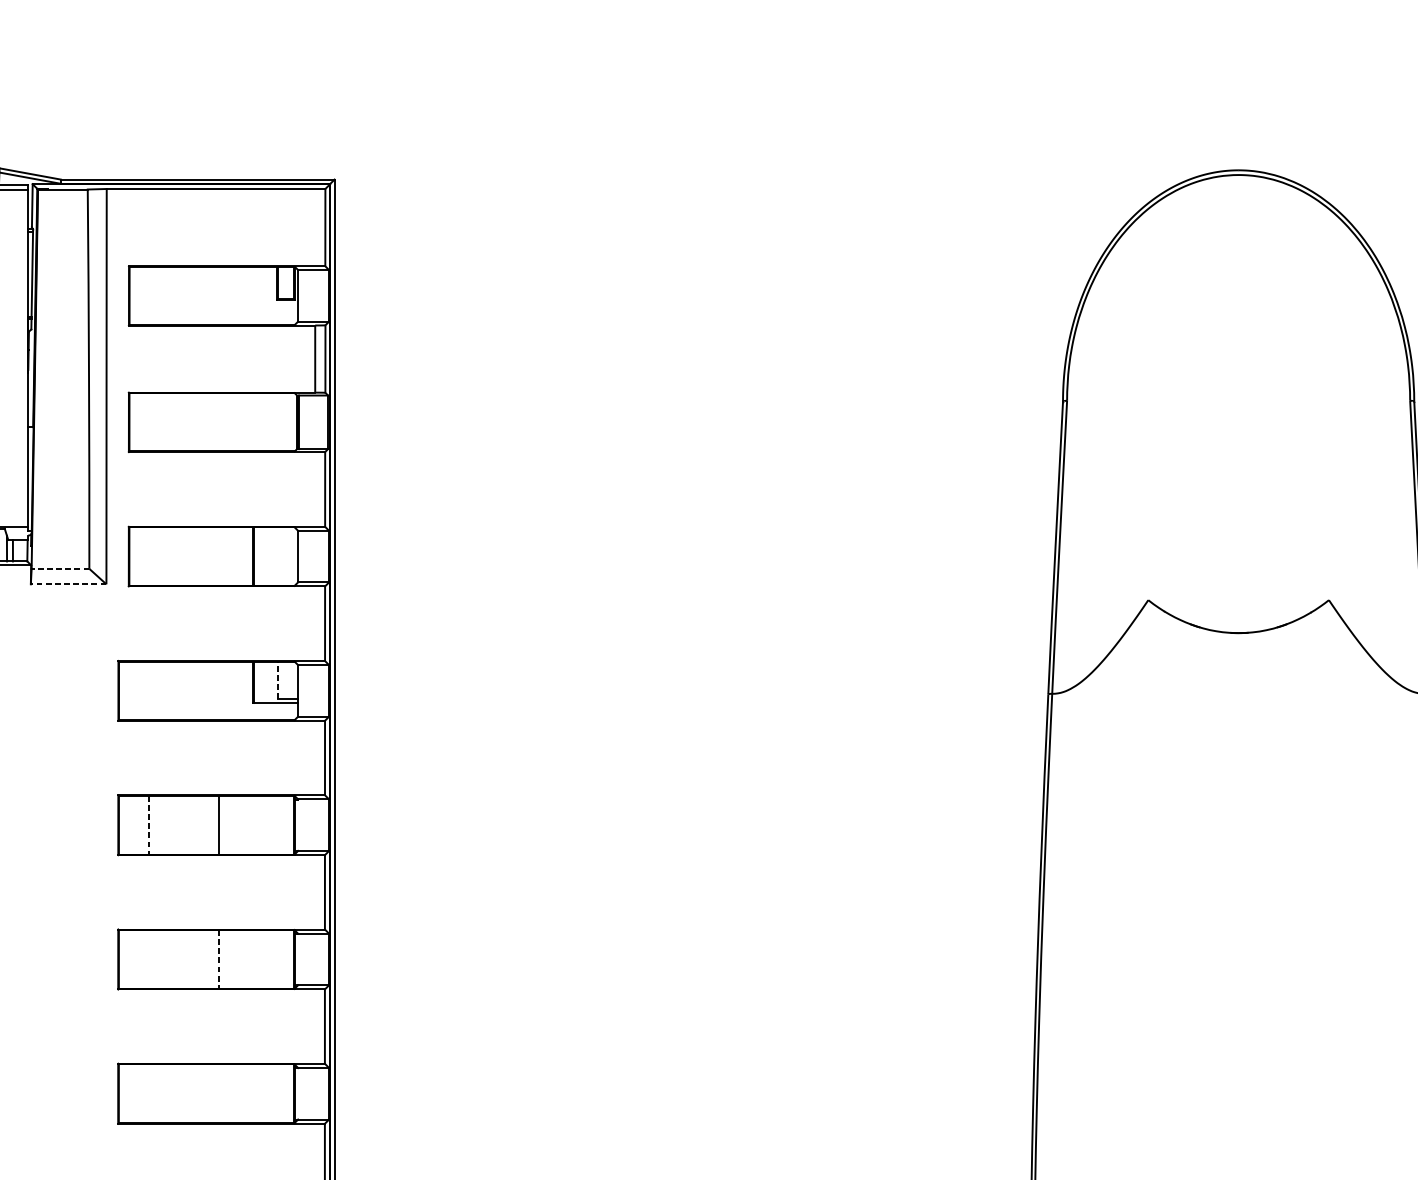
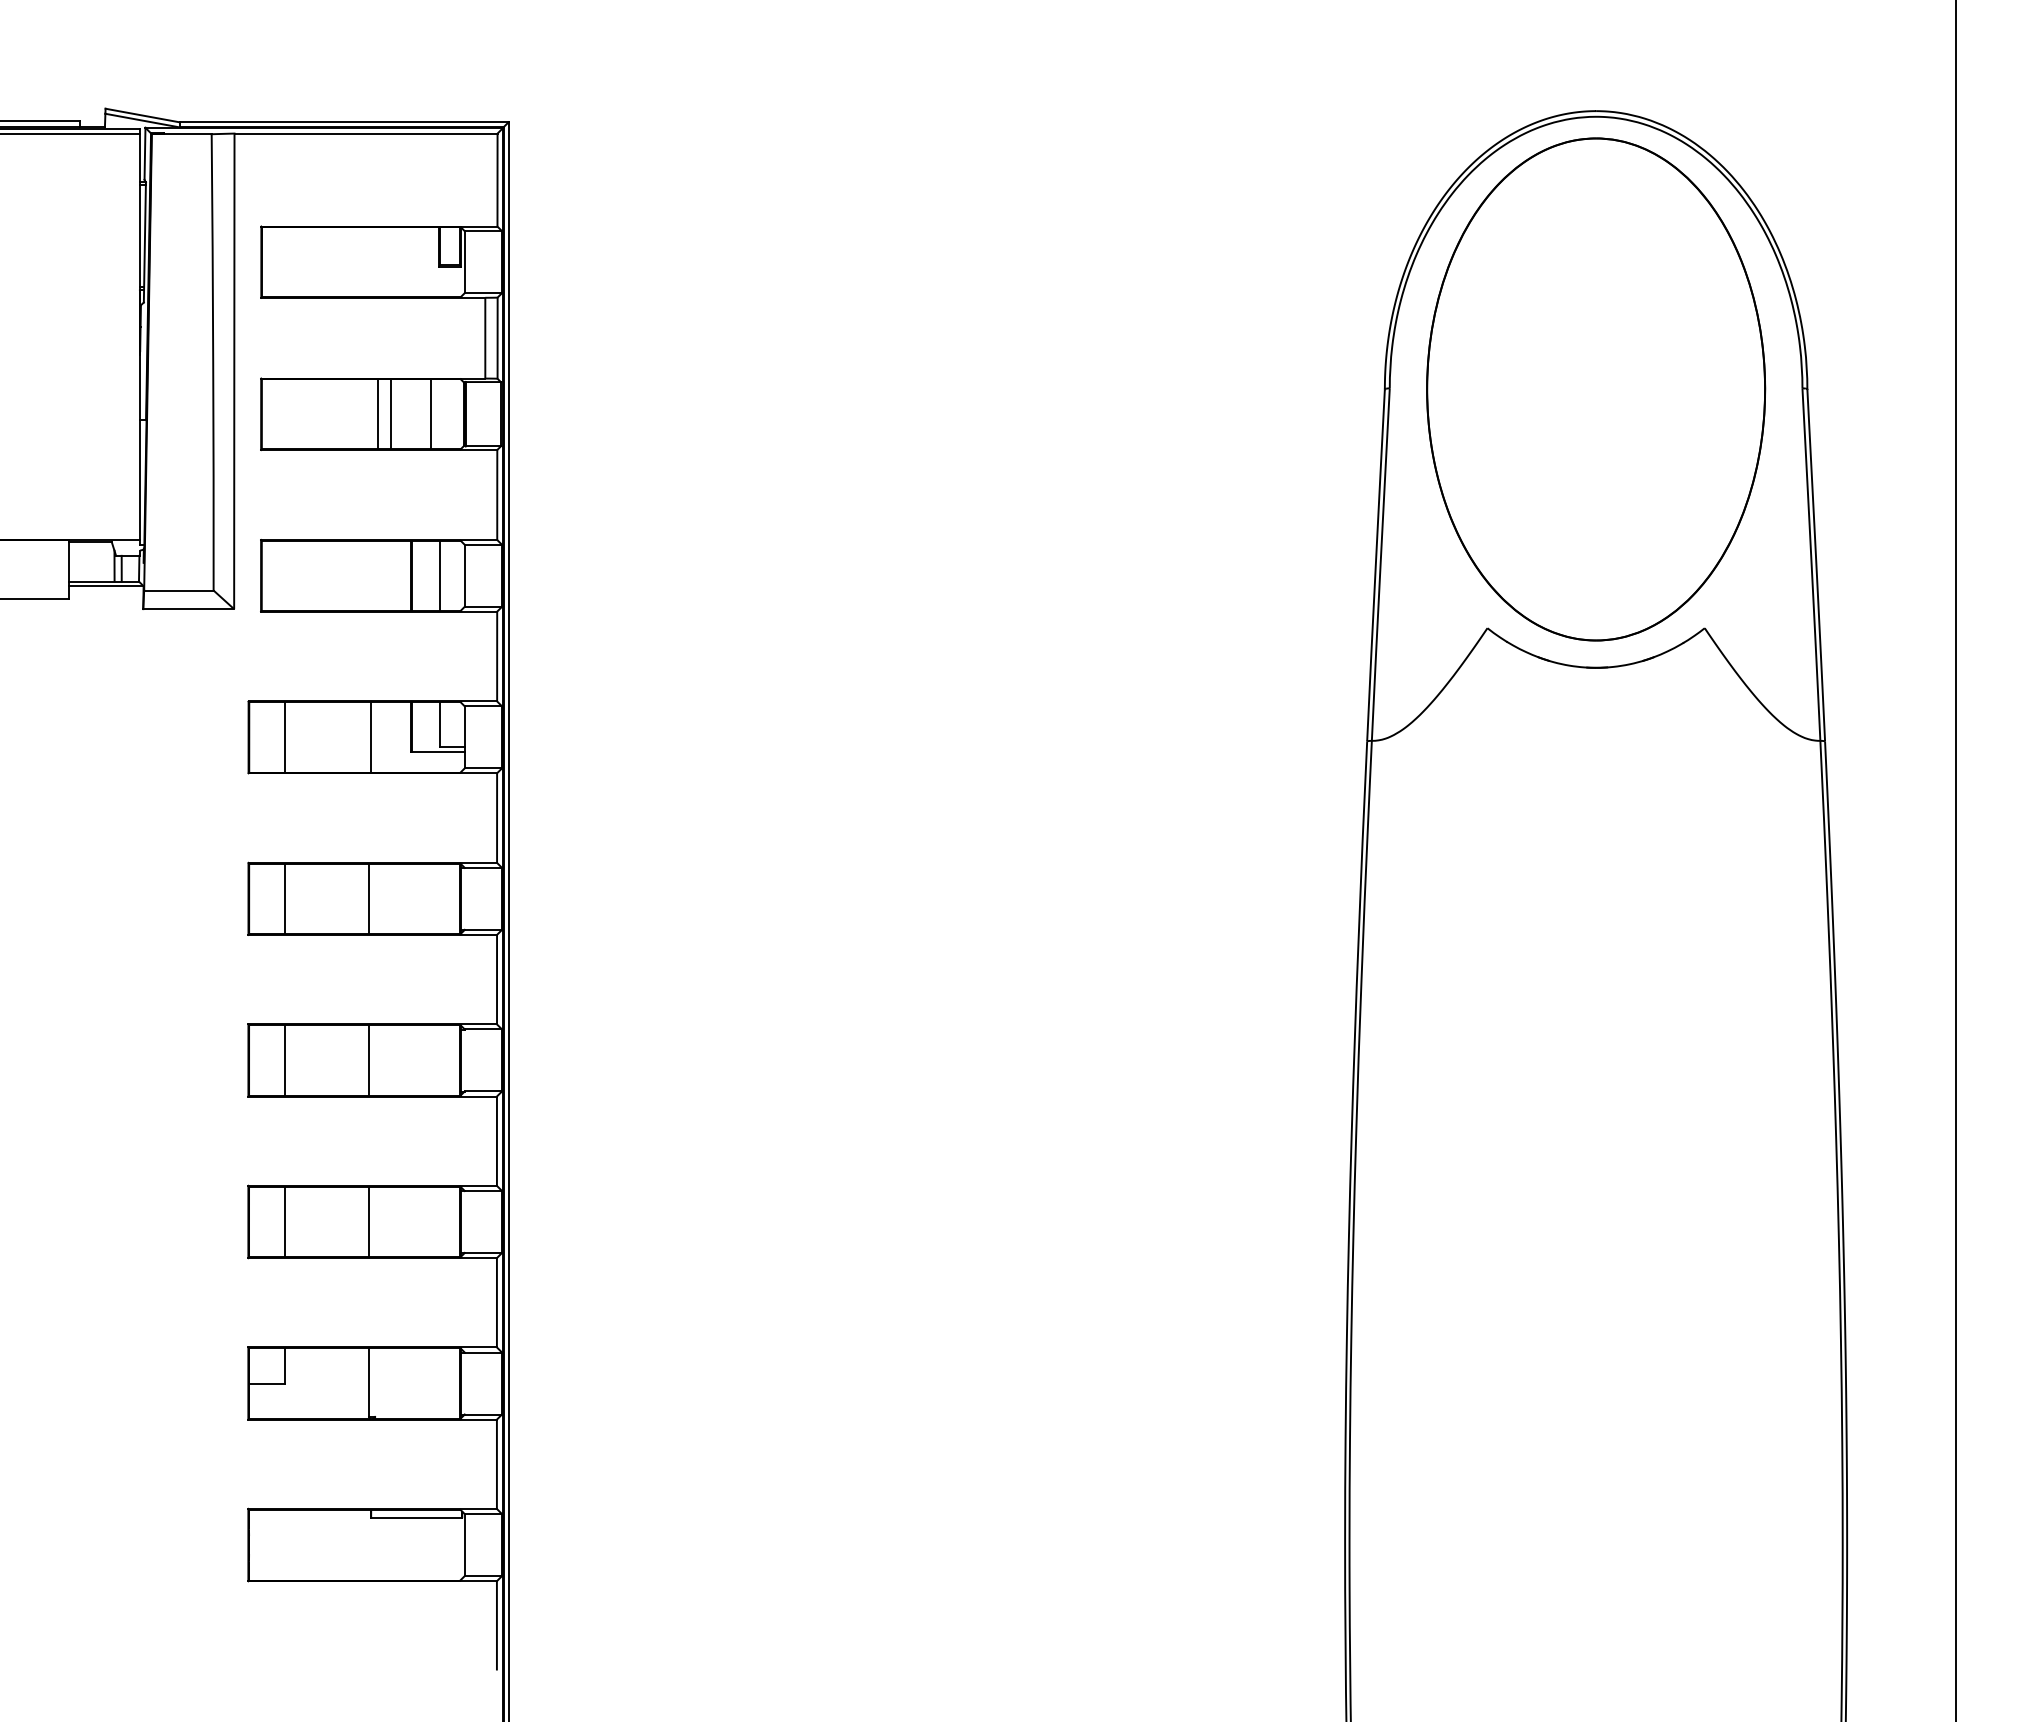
part: (1238, 401) -> (1596, 389), added
line: (225, 422) -> (377, 414), added
line: (236, 422) -> (390, 414), added
line: (270, 422) -> (431, 414), added
line: (277, 556) -> (440, 575), added
line: (60, 568) -> (178, 590), dashed -> solid
line: (68, 584) -> (188, 609), dashed -> solid
line: (277, 680) -> (440, 724), dashed -> solid
line: (149, 691) -> (285, 737), added
line: (220, 691) -> (371, 737), added
line: (149, 825) -> (285, 899), dashed -> solid
line: (149, 959) -> (285, 1060), added
line: (218, 959) -> (369, 1060), dashed -> solid
line: (149, 1093) -> (285, 1221), added
line: (218, 1093) -> (369, 1221), added

